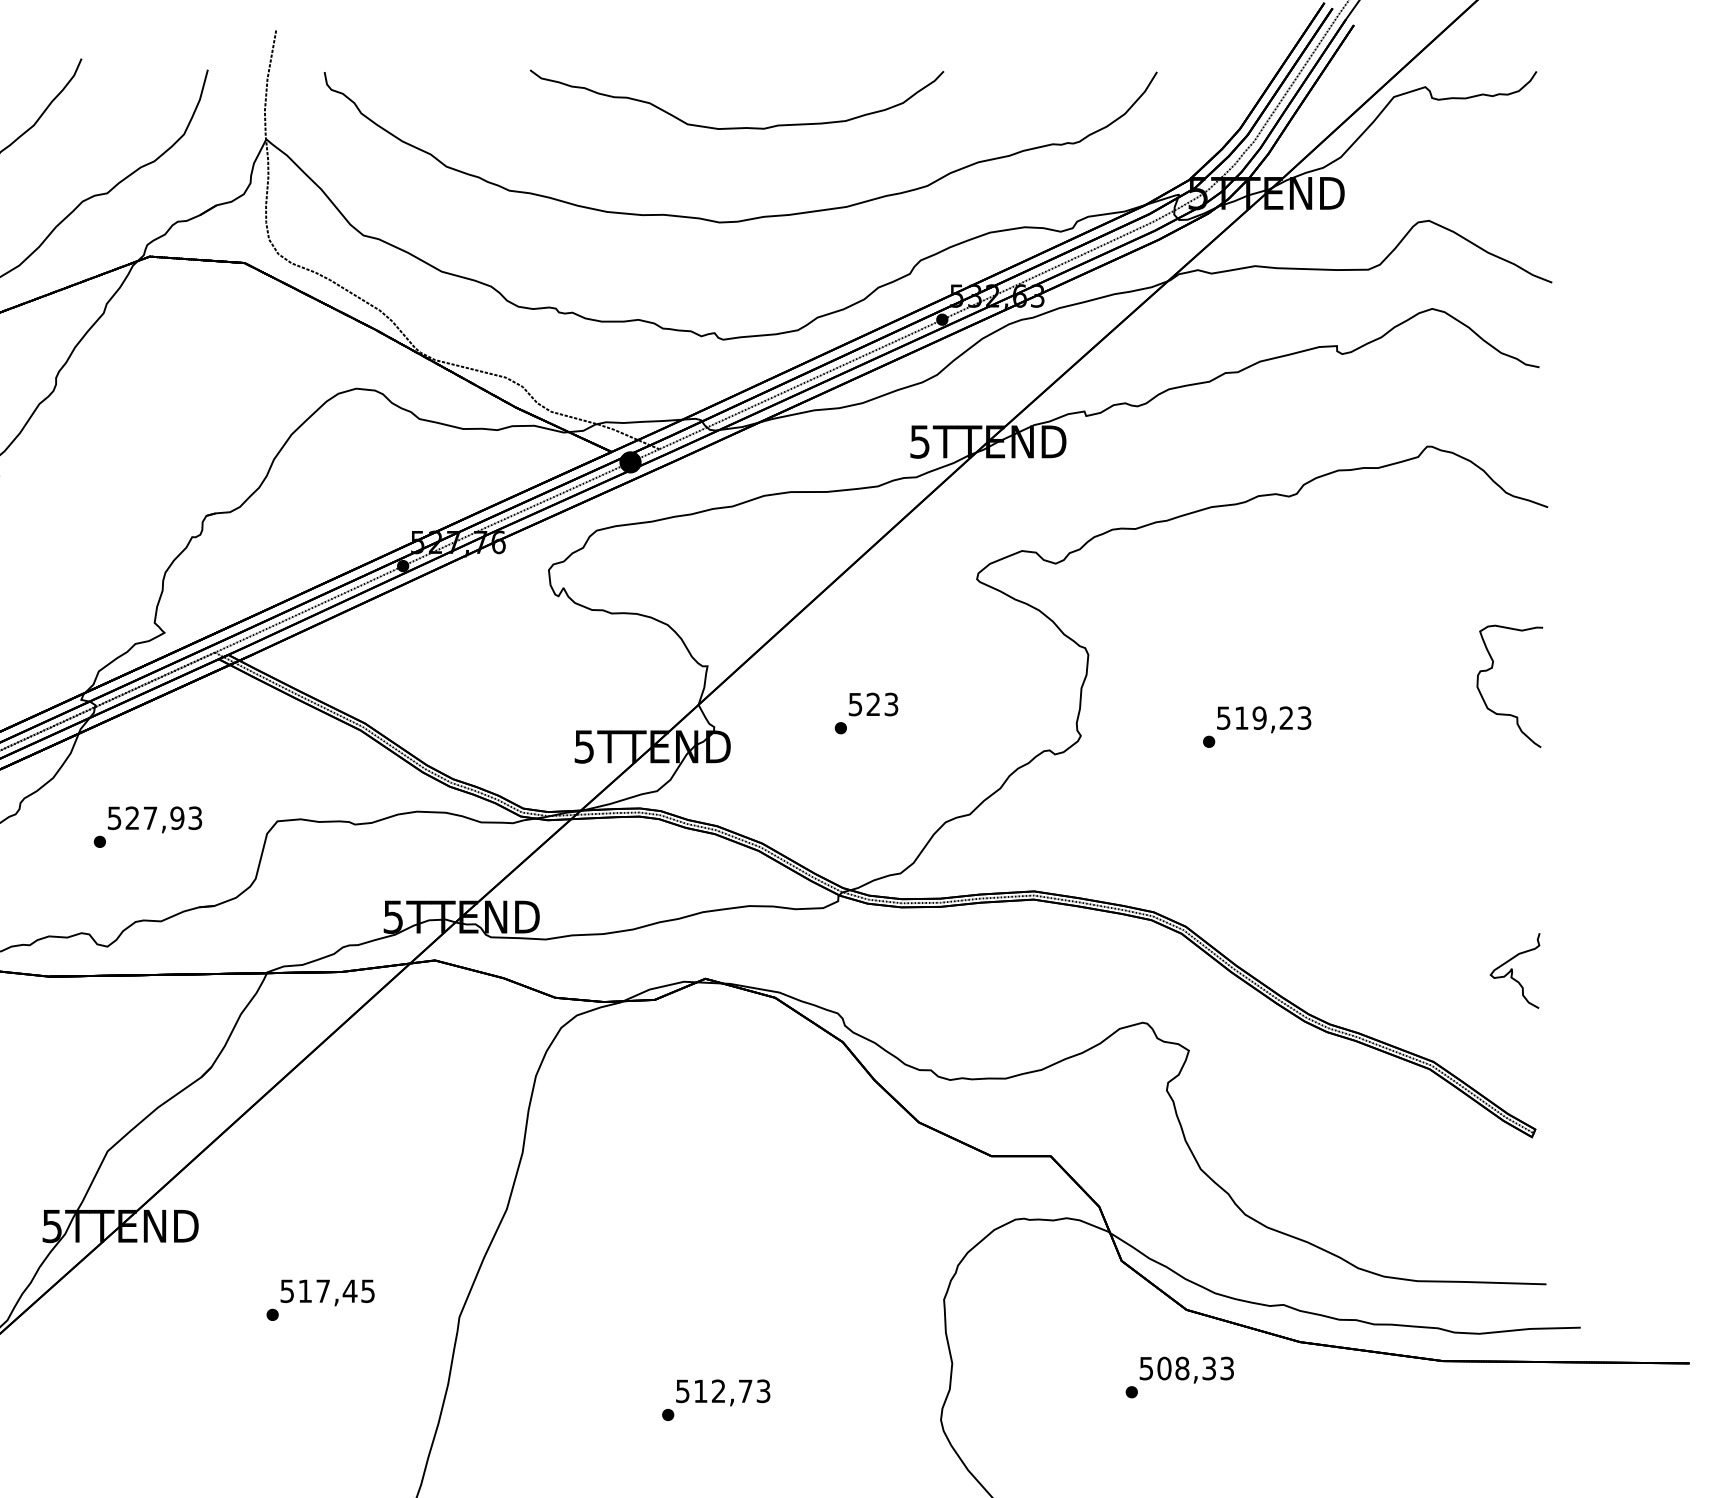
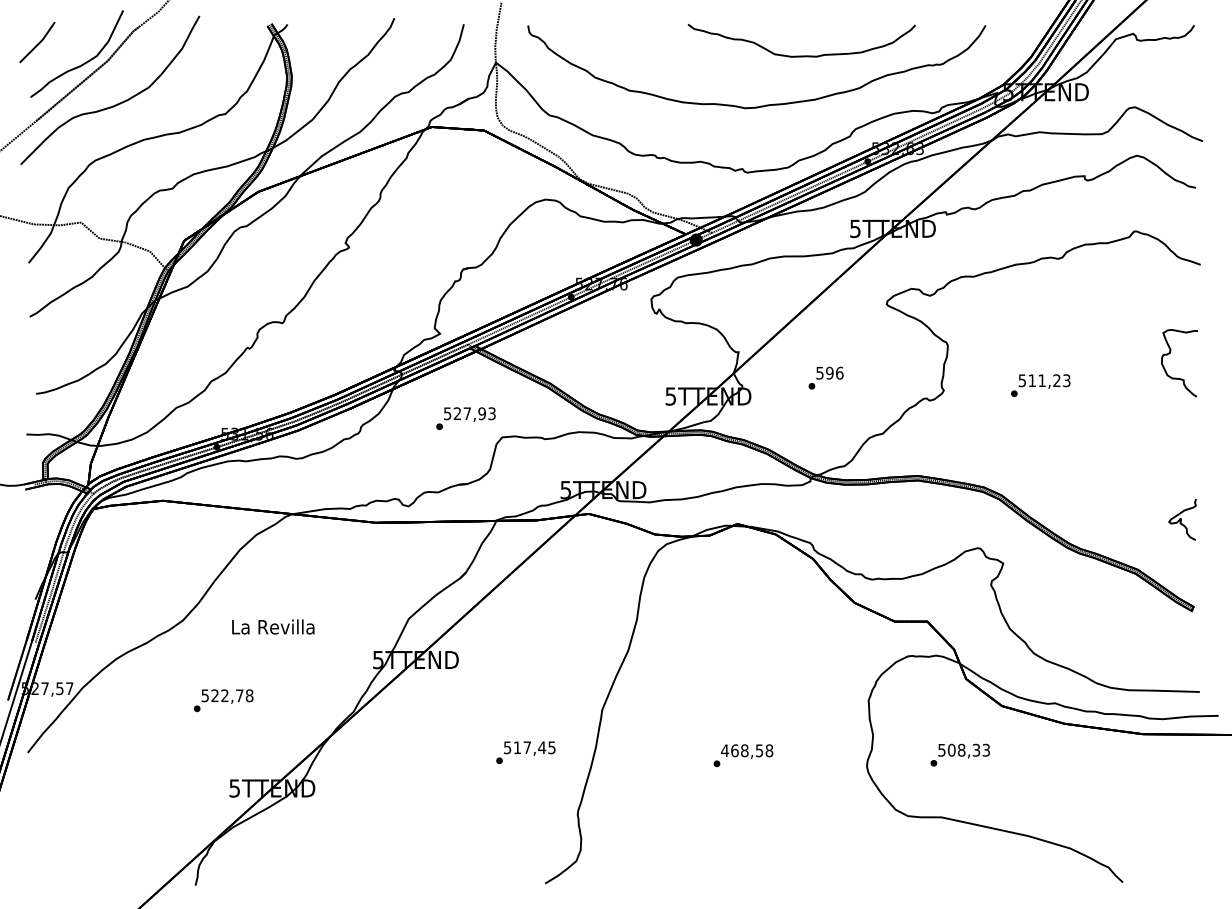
part: (736, 126) -> (801, 55), moved
text: (881, 703) -> (834, 372), 523 -> 596
text: (1258, 717) -> (1041, 380), 519,23 -> 511,23
text: (147, 826) -> (465, 418), moved
text: (319, 1299) -> (525, 752), moved
text: (1178, 1376) -> (959, 754), moved
text: (721, 1390) -> (746, 750), 512,73 -> 468,58

